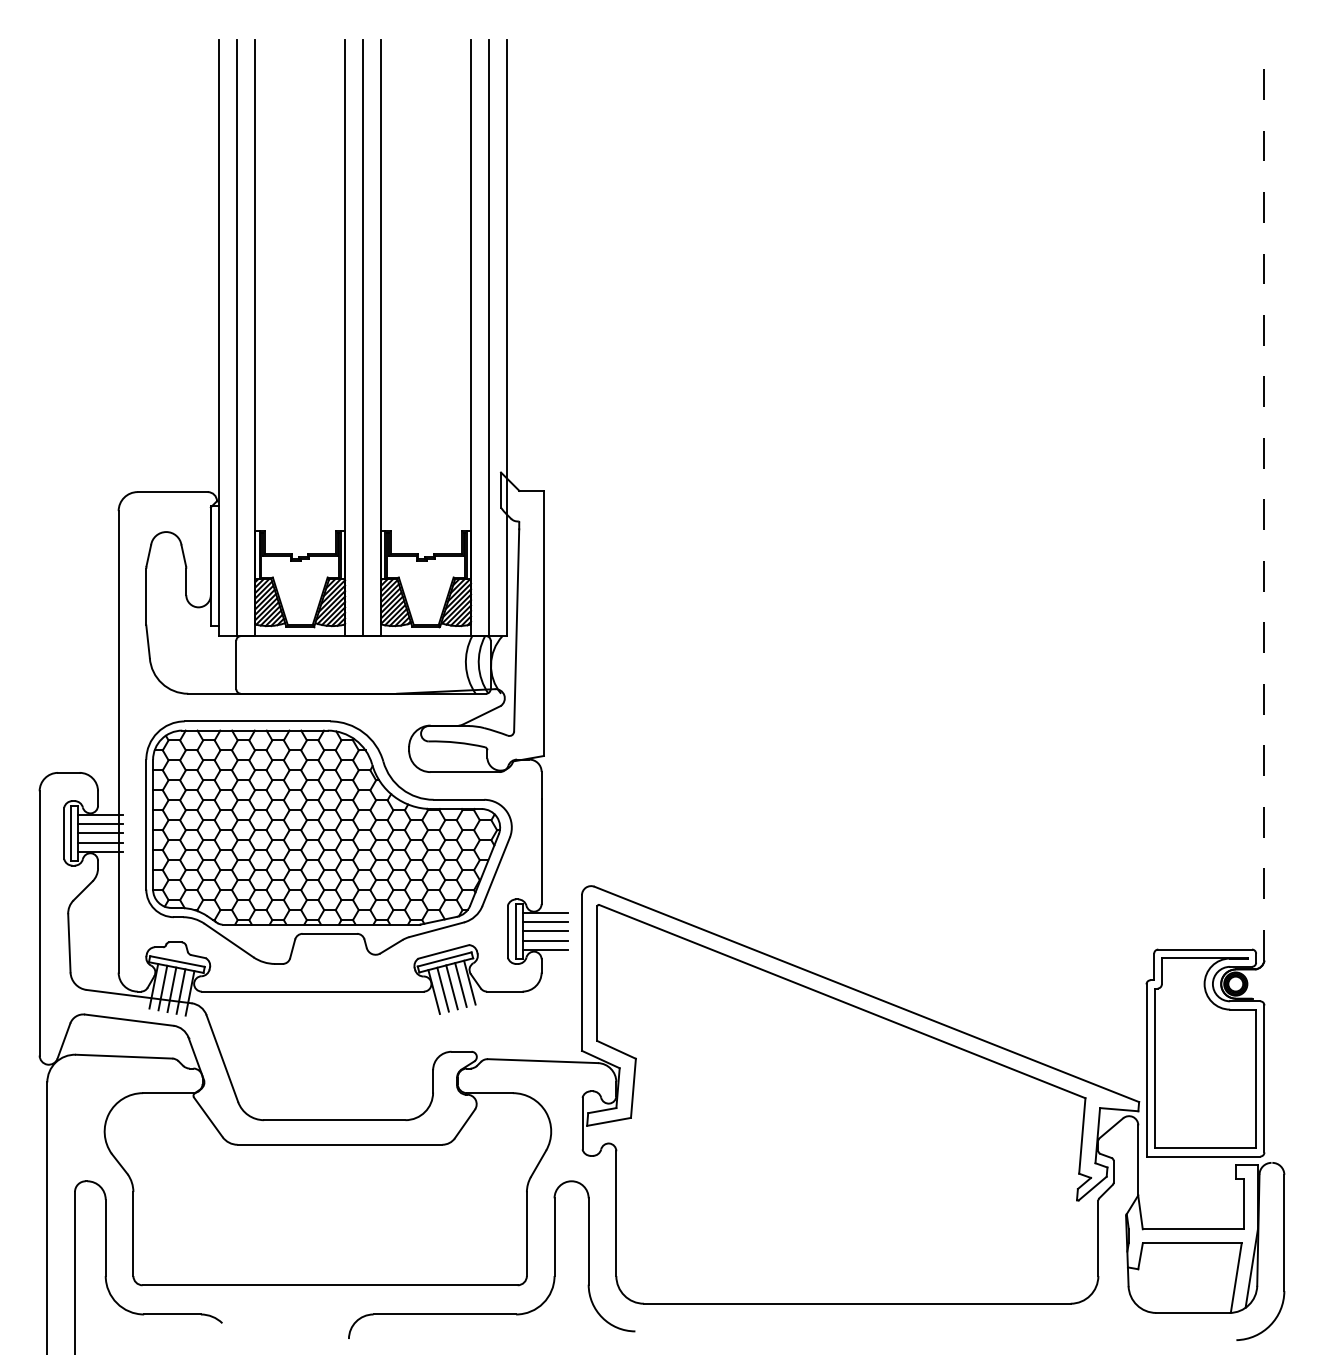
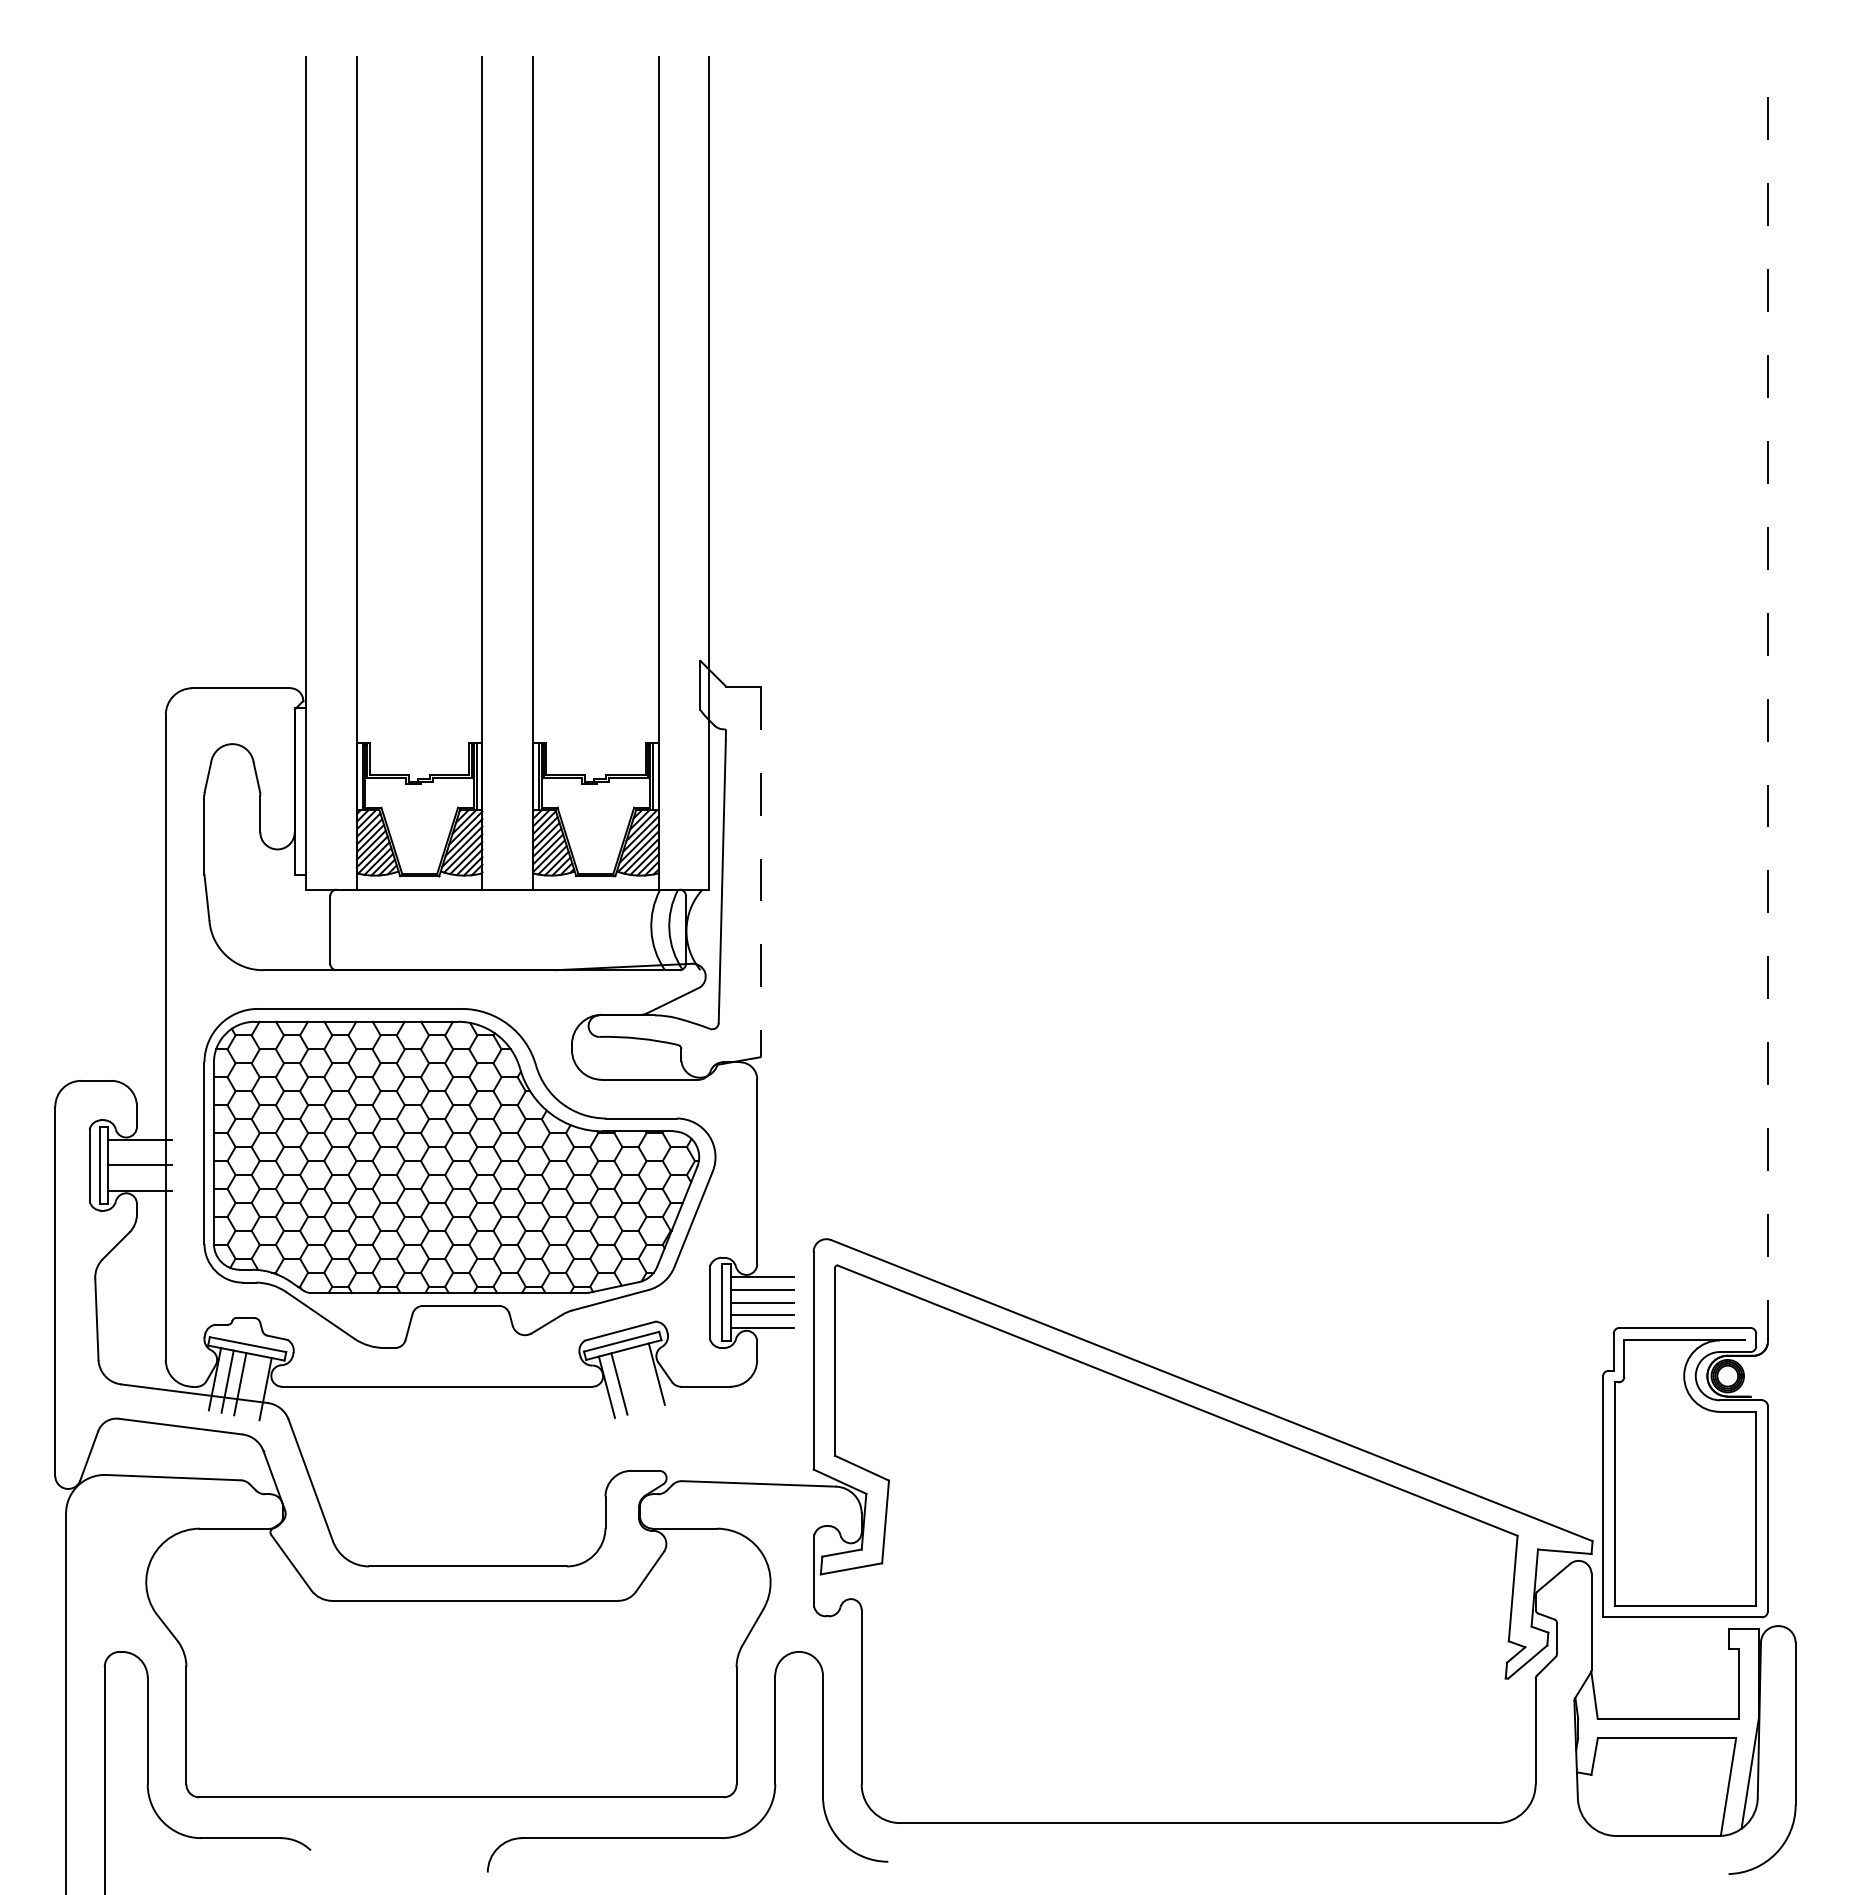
line: (237, 337) -> (331, 472), removed
line: (363, 337) -> (507, 472), removed
line: (488, 337) -> (683, 472), removed
line: (543, 623) -> (760, 872), solid -> dashed
line: (99, 824) -> (139, 1152), removed
line: (99, 842) -> (139, 1178), removed
line: (461, 985) -> (644, 1377), removed
line: (451, 987) -> (631, 1380), removed
line: (180, 991) -> (252, 1386), removed

